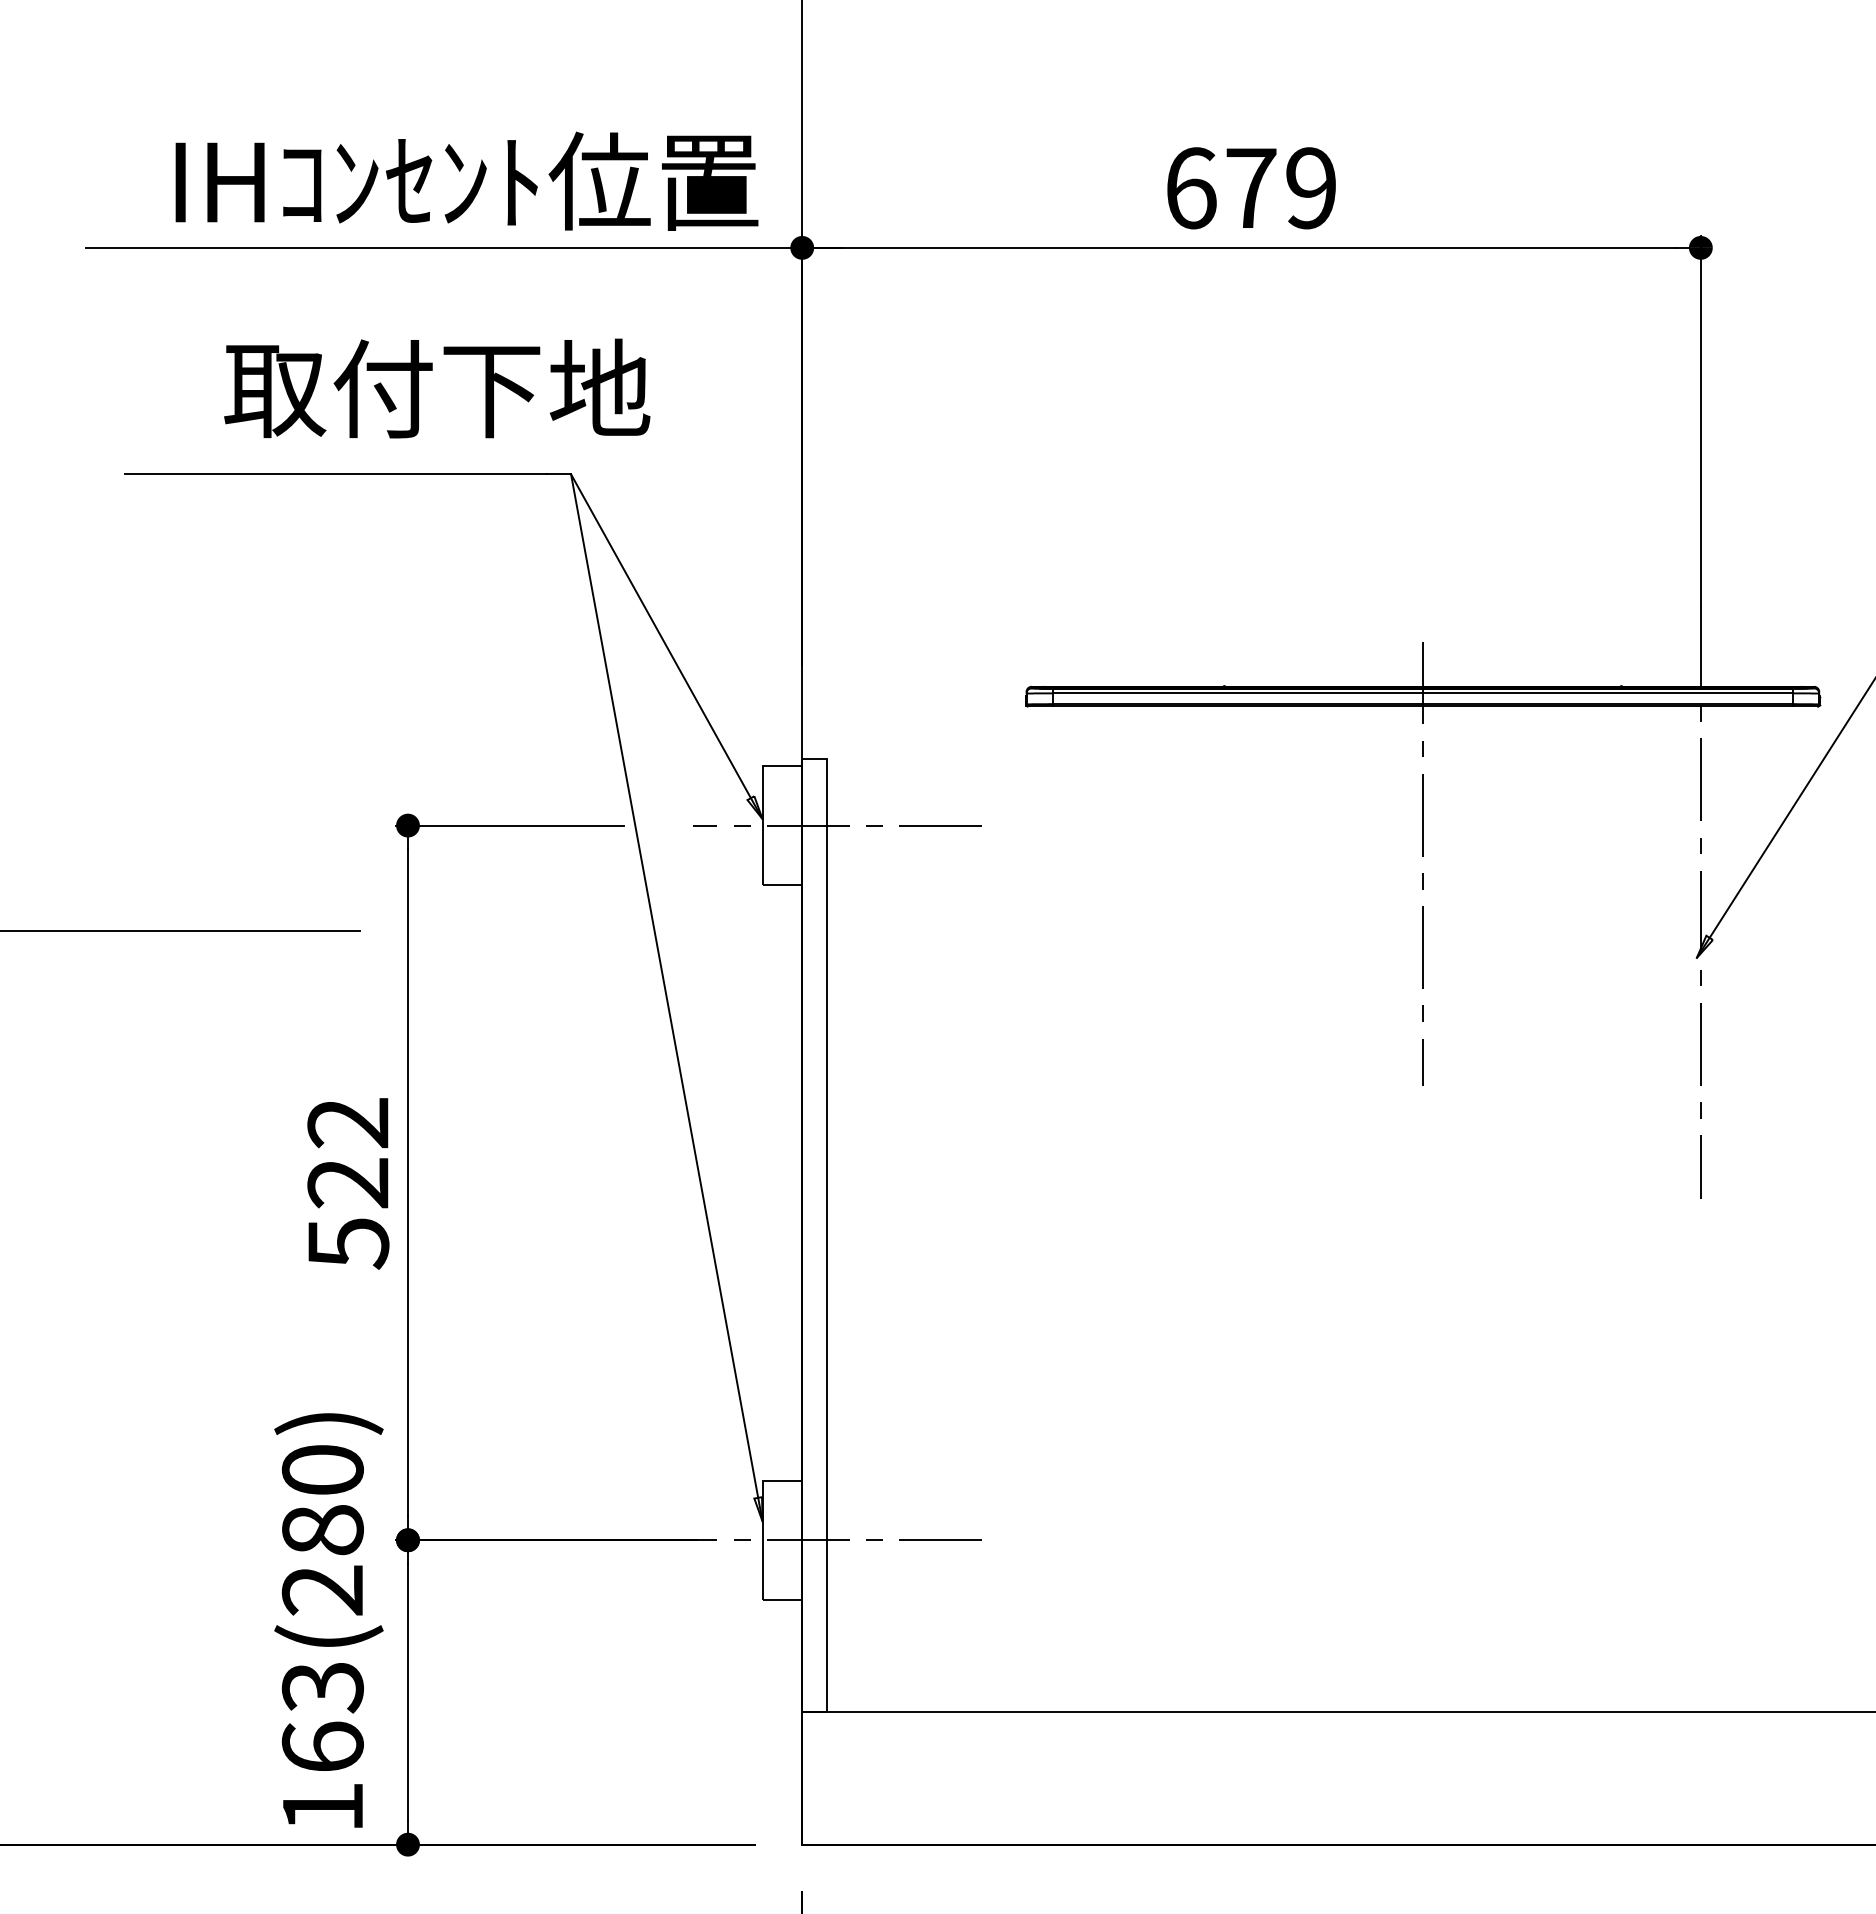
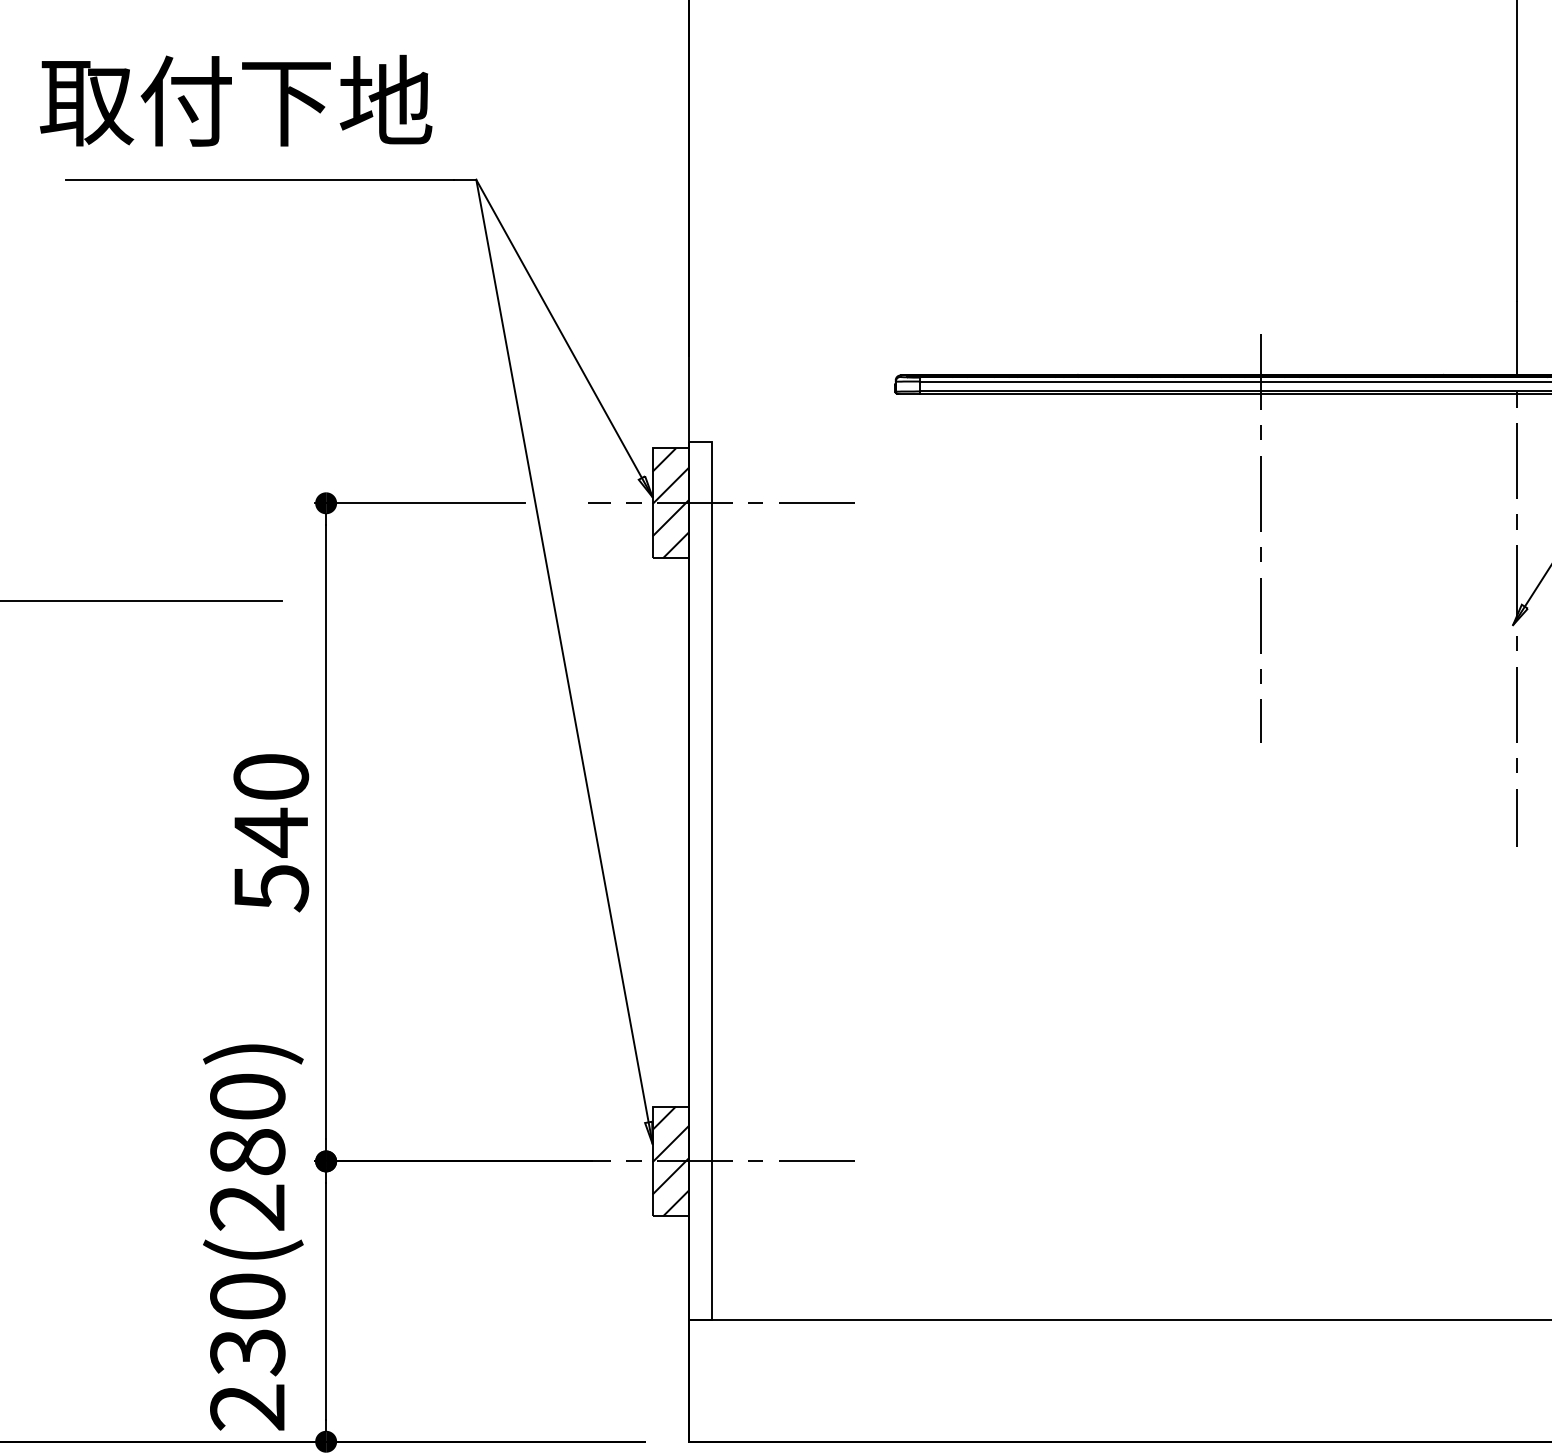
text: (437, 388) -> (236, 100), moved
hatch: (782, 825) -> (671, 503), added
text: (348, 1154) -> (271, 806), 522 -> 540
hatch: (782, 1539) -> (671, 1160), added
text: (322, 1747) -> (247, 1352), 163(280) -> 230(280)

